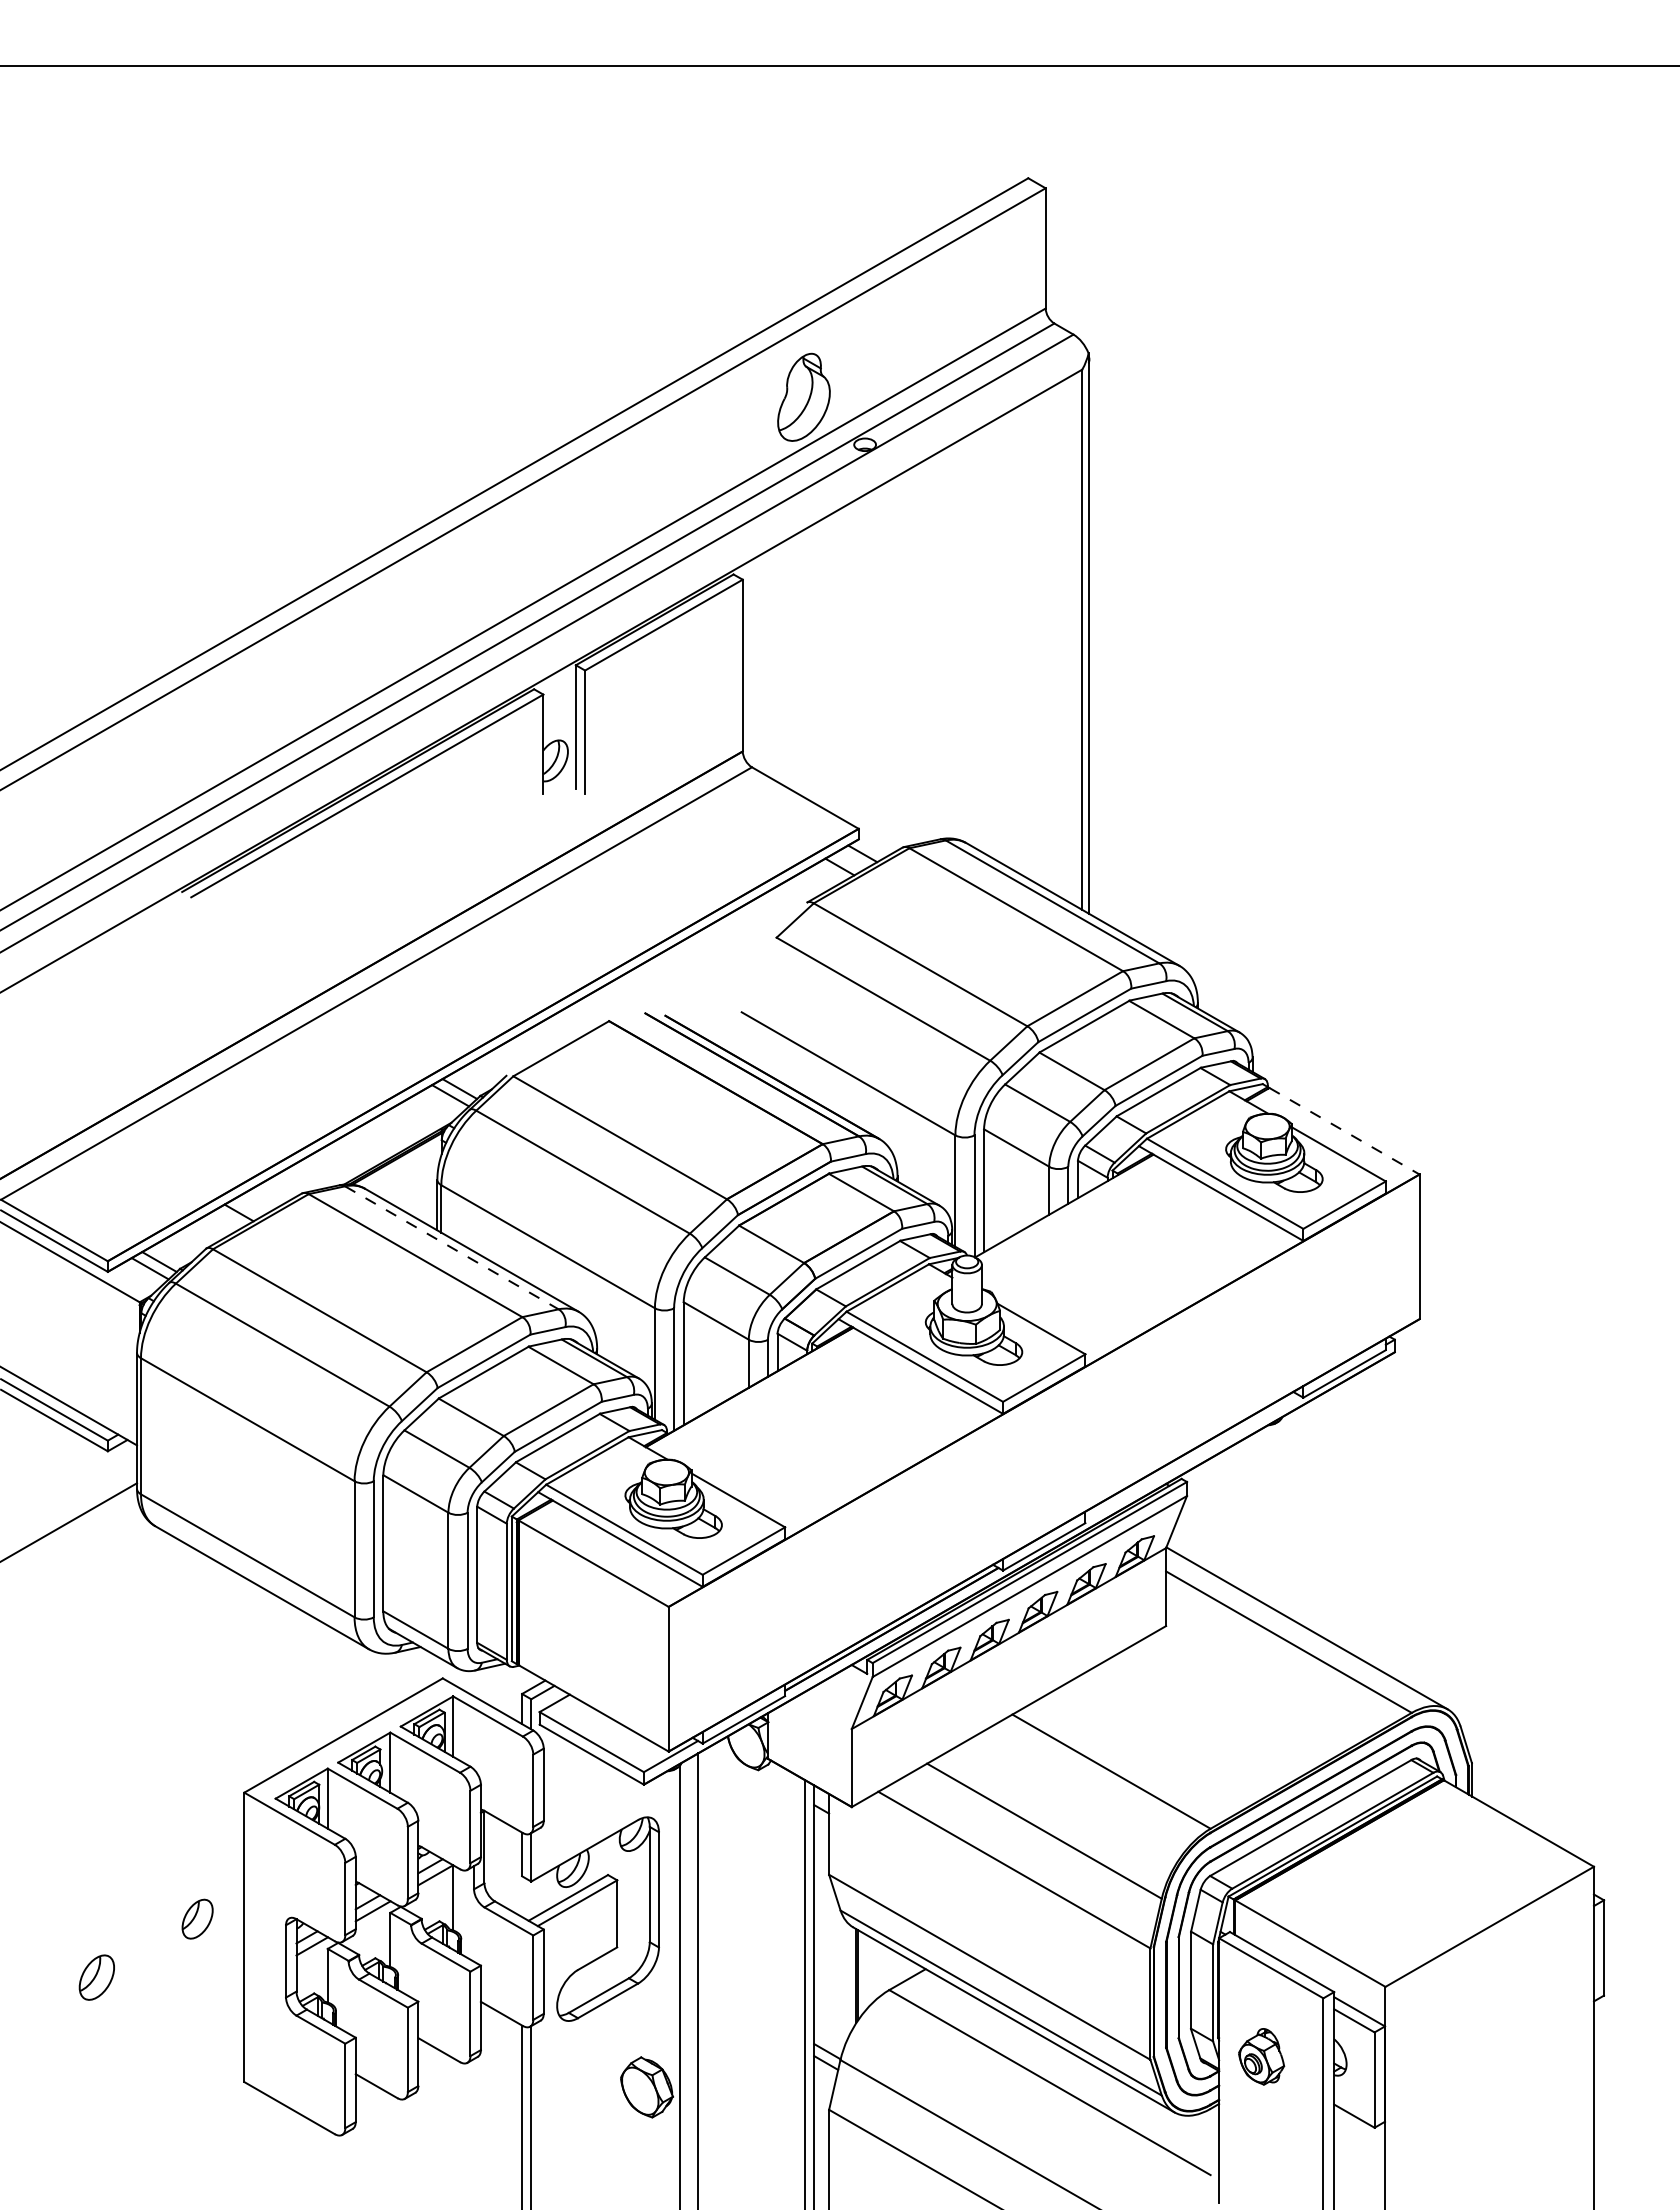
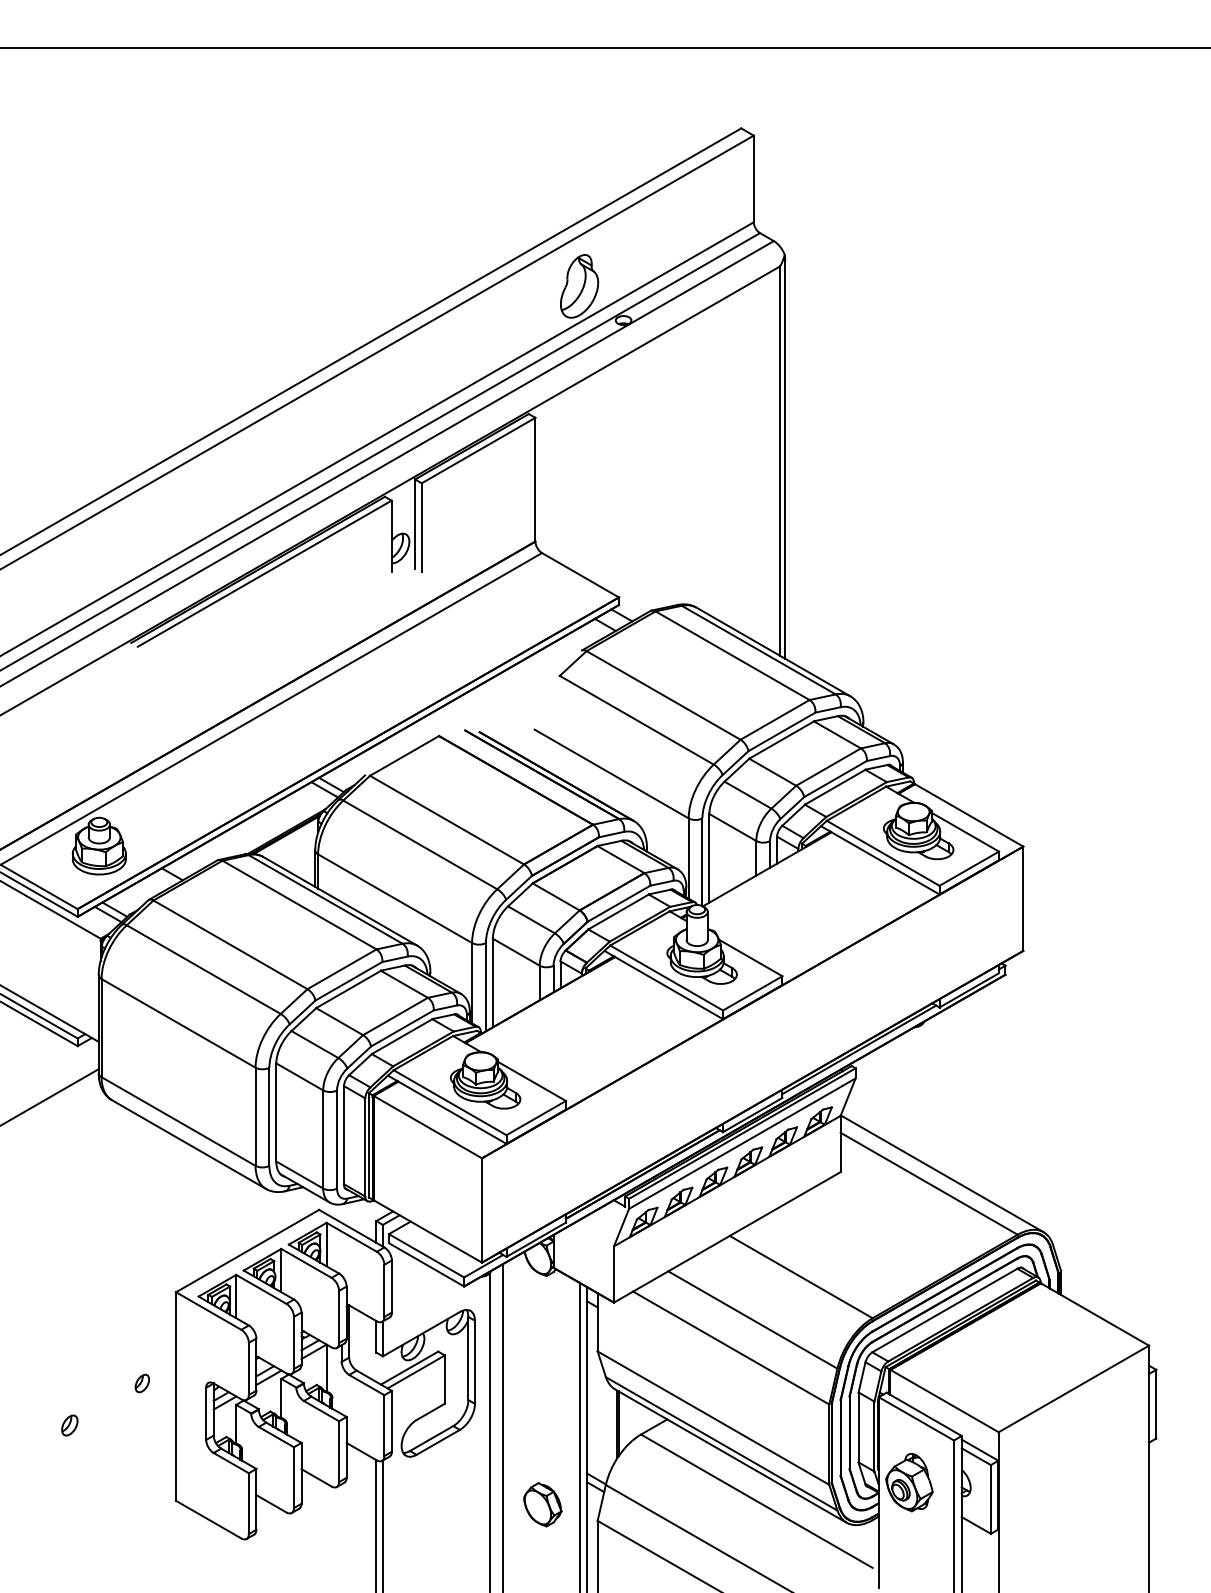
line: (1344, 1131) -> (969, 815), dashed -> solid
part: (137, 1173) -> (99, 845), added
line: (452, 1248) -> (326, 899), dashed -> solid
line: (1191, 1456) -> (858, 1049), added
part: (197, 1919) -> (142, 1383), size x0.62
part: (96, 1977) -> (69, 1425), size x0.62
part: (1261, 2056) -> (909, 1482), size x1.43
part: (646, 2087) -> (542, 1504), moved

